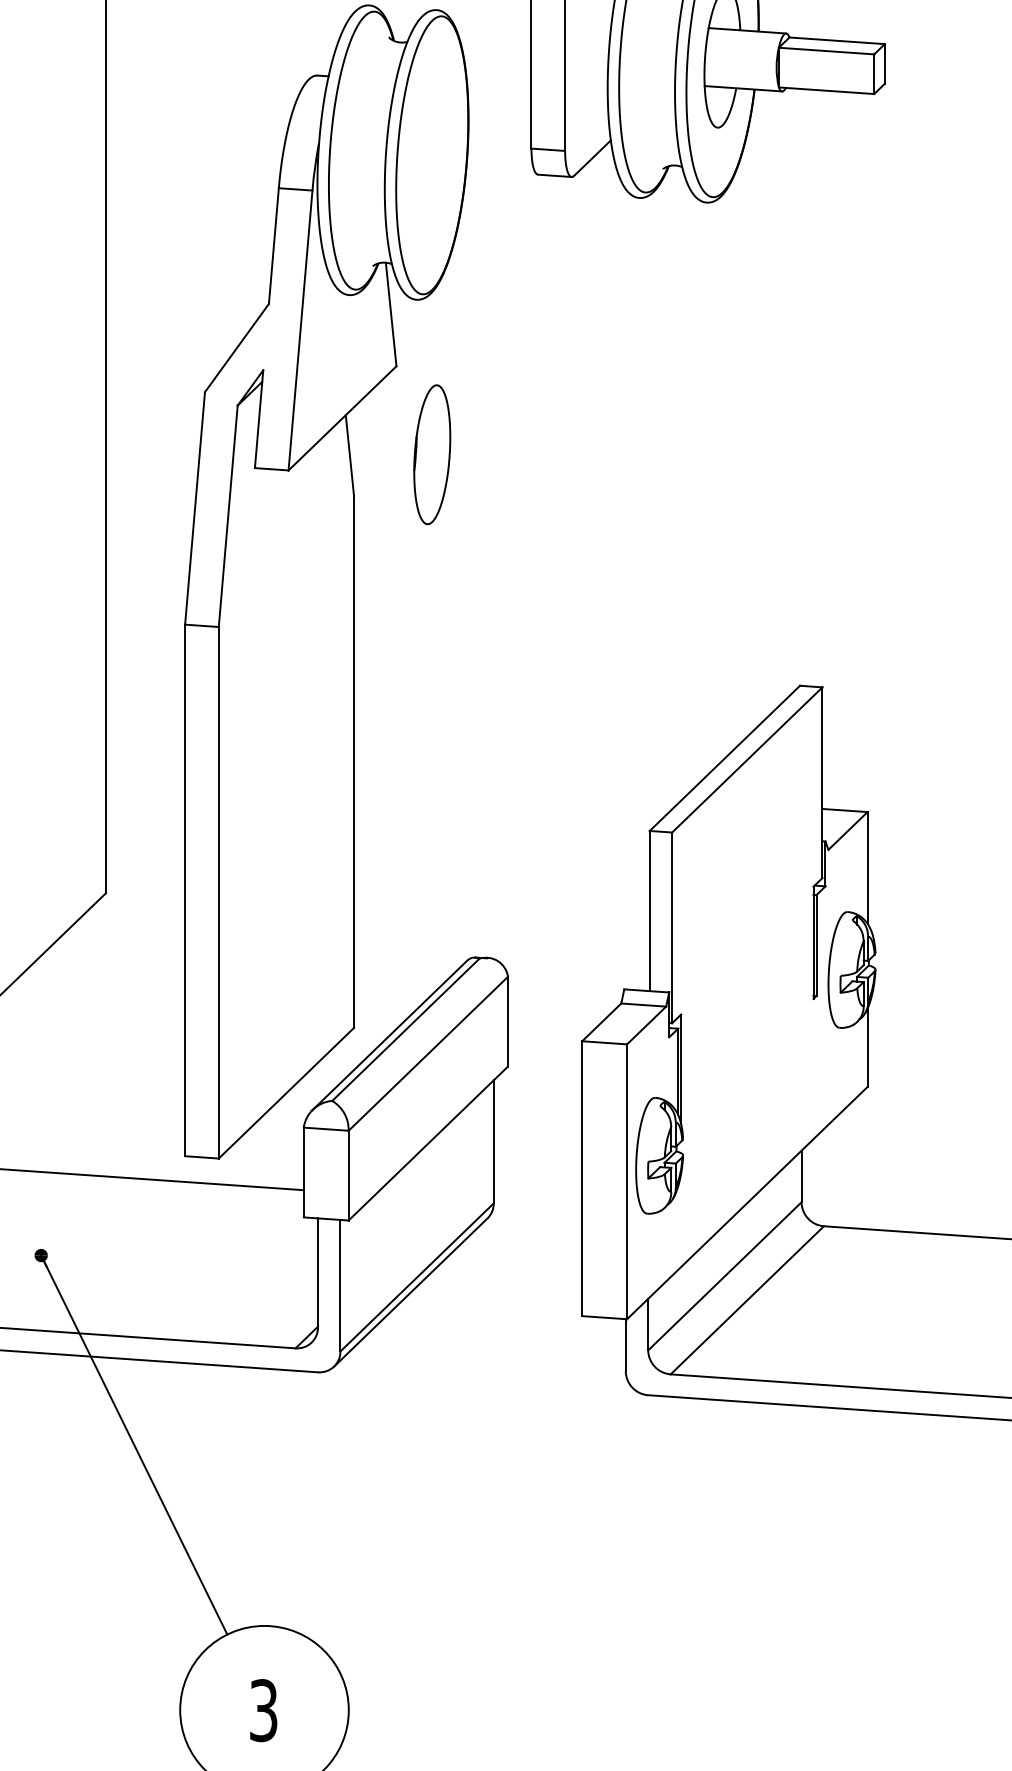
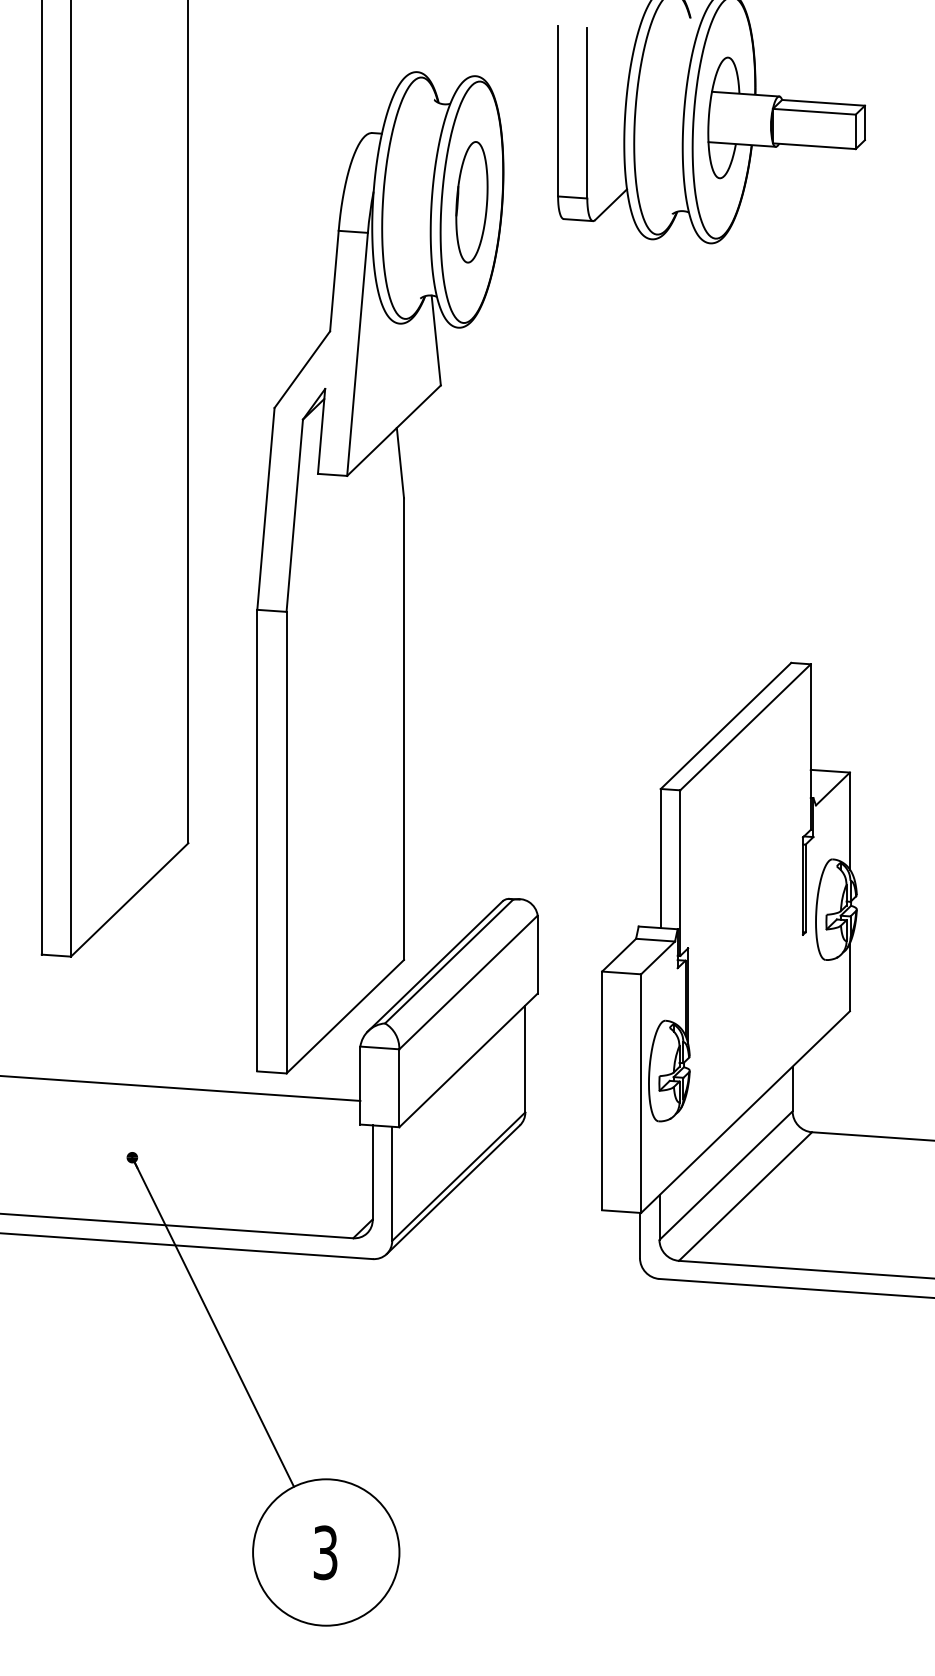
part: (431, 454) -> (471, 202), moved

